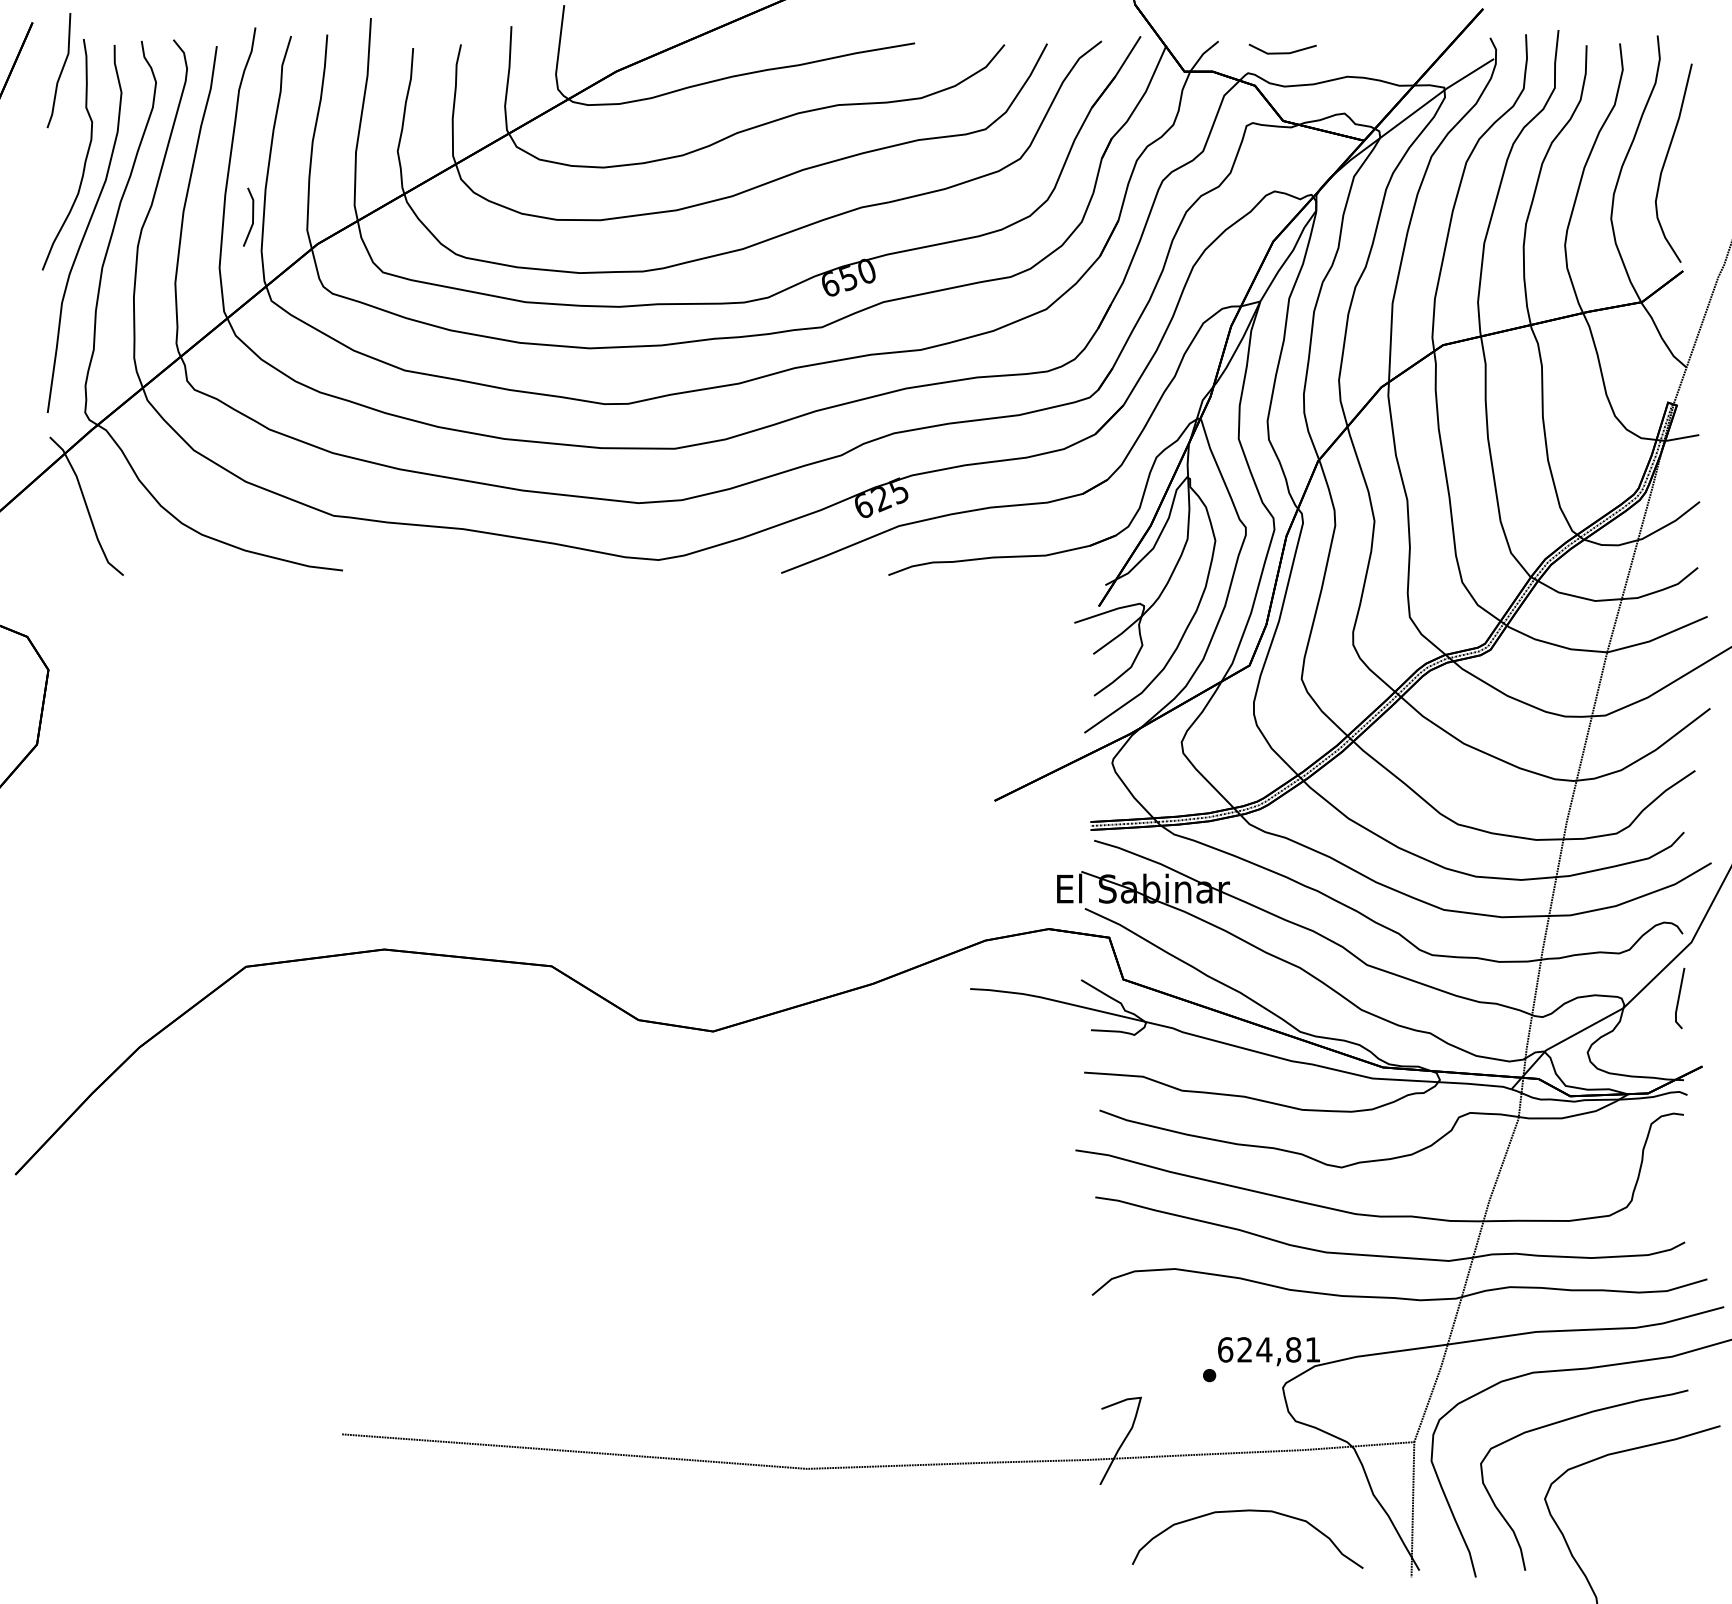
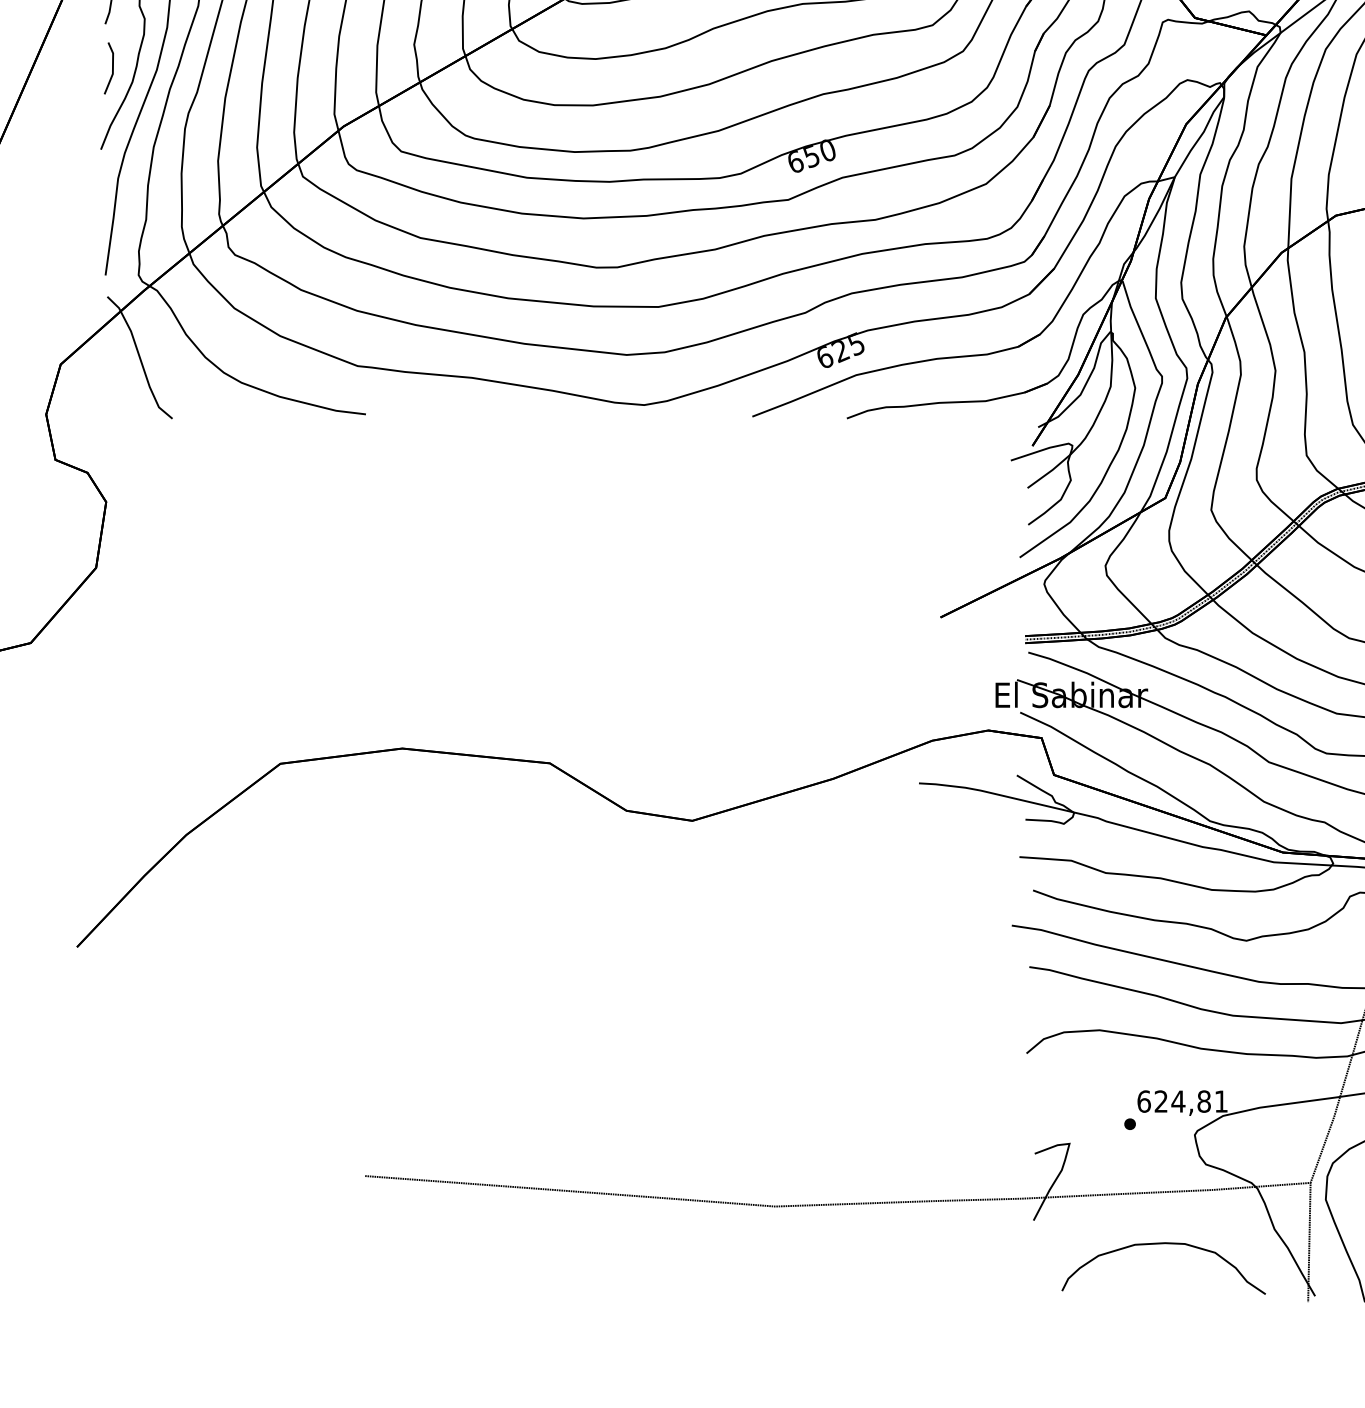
part: (248, 216) -> (108, 67), moved

